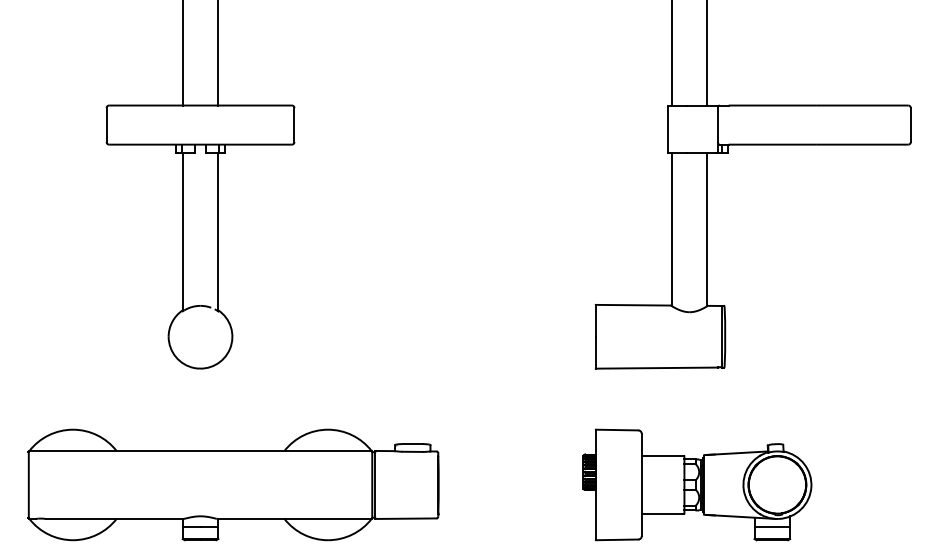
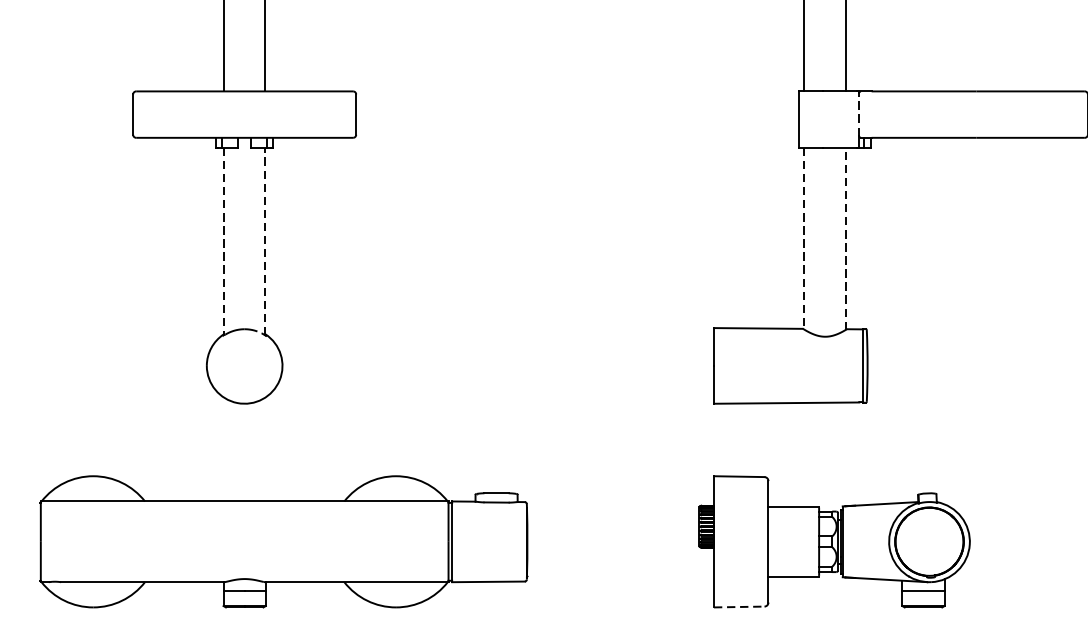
line: (718, 125) -> (859, 115), solid -> dashed
line: (706, 229) -> (845, 238), solid -> dashed
line: (671, 230) -> (803, 239), solid -> dashed
line: (218, 231) -> (266, 240), solid -> dashed
line: (183, 232) -> (224, 242), solid -> dashed
line: (617, 539) -> (739, 606), solid -> dashed

